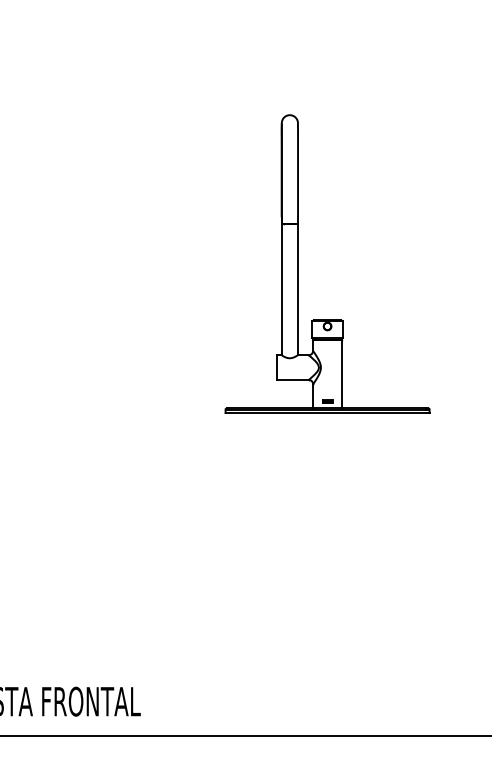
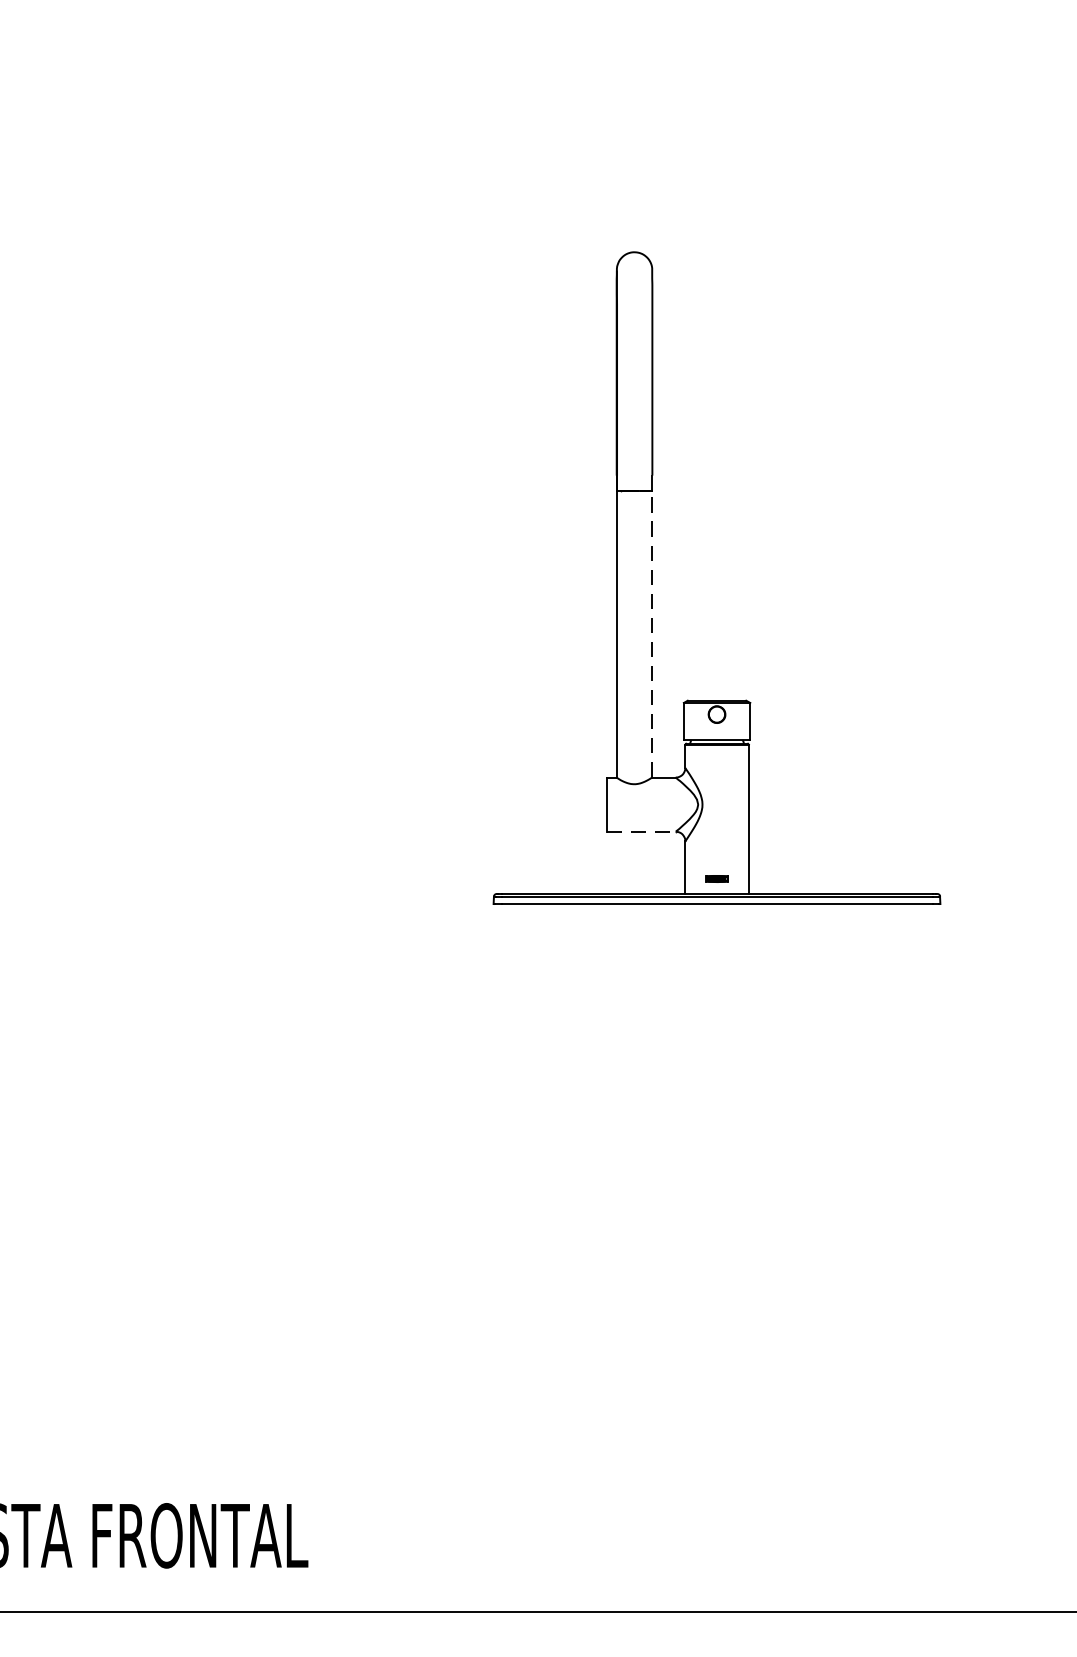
line: (297, 289) -> (651, 633), solid -> dashed
line: (292, 380) -> (640, 832), solid -> dashed

